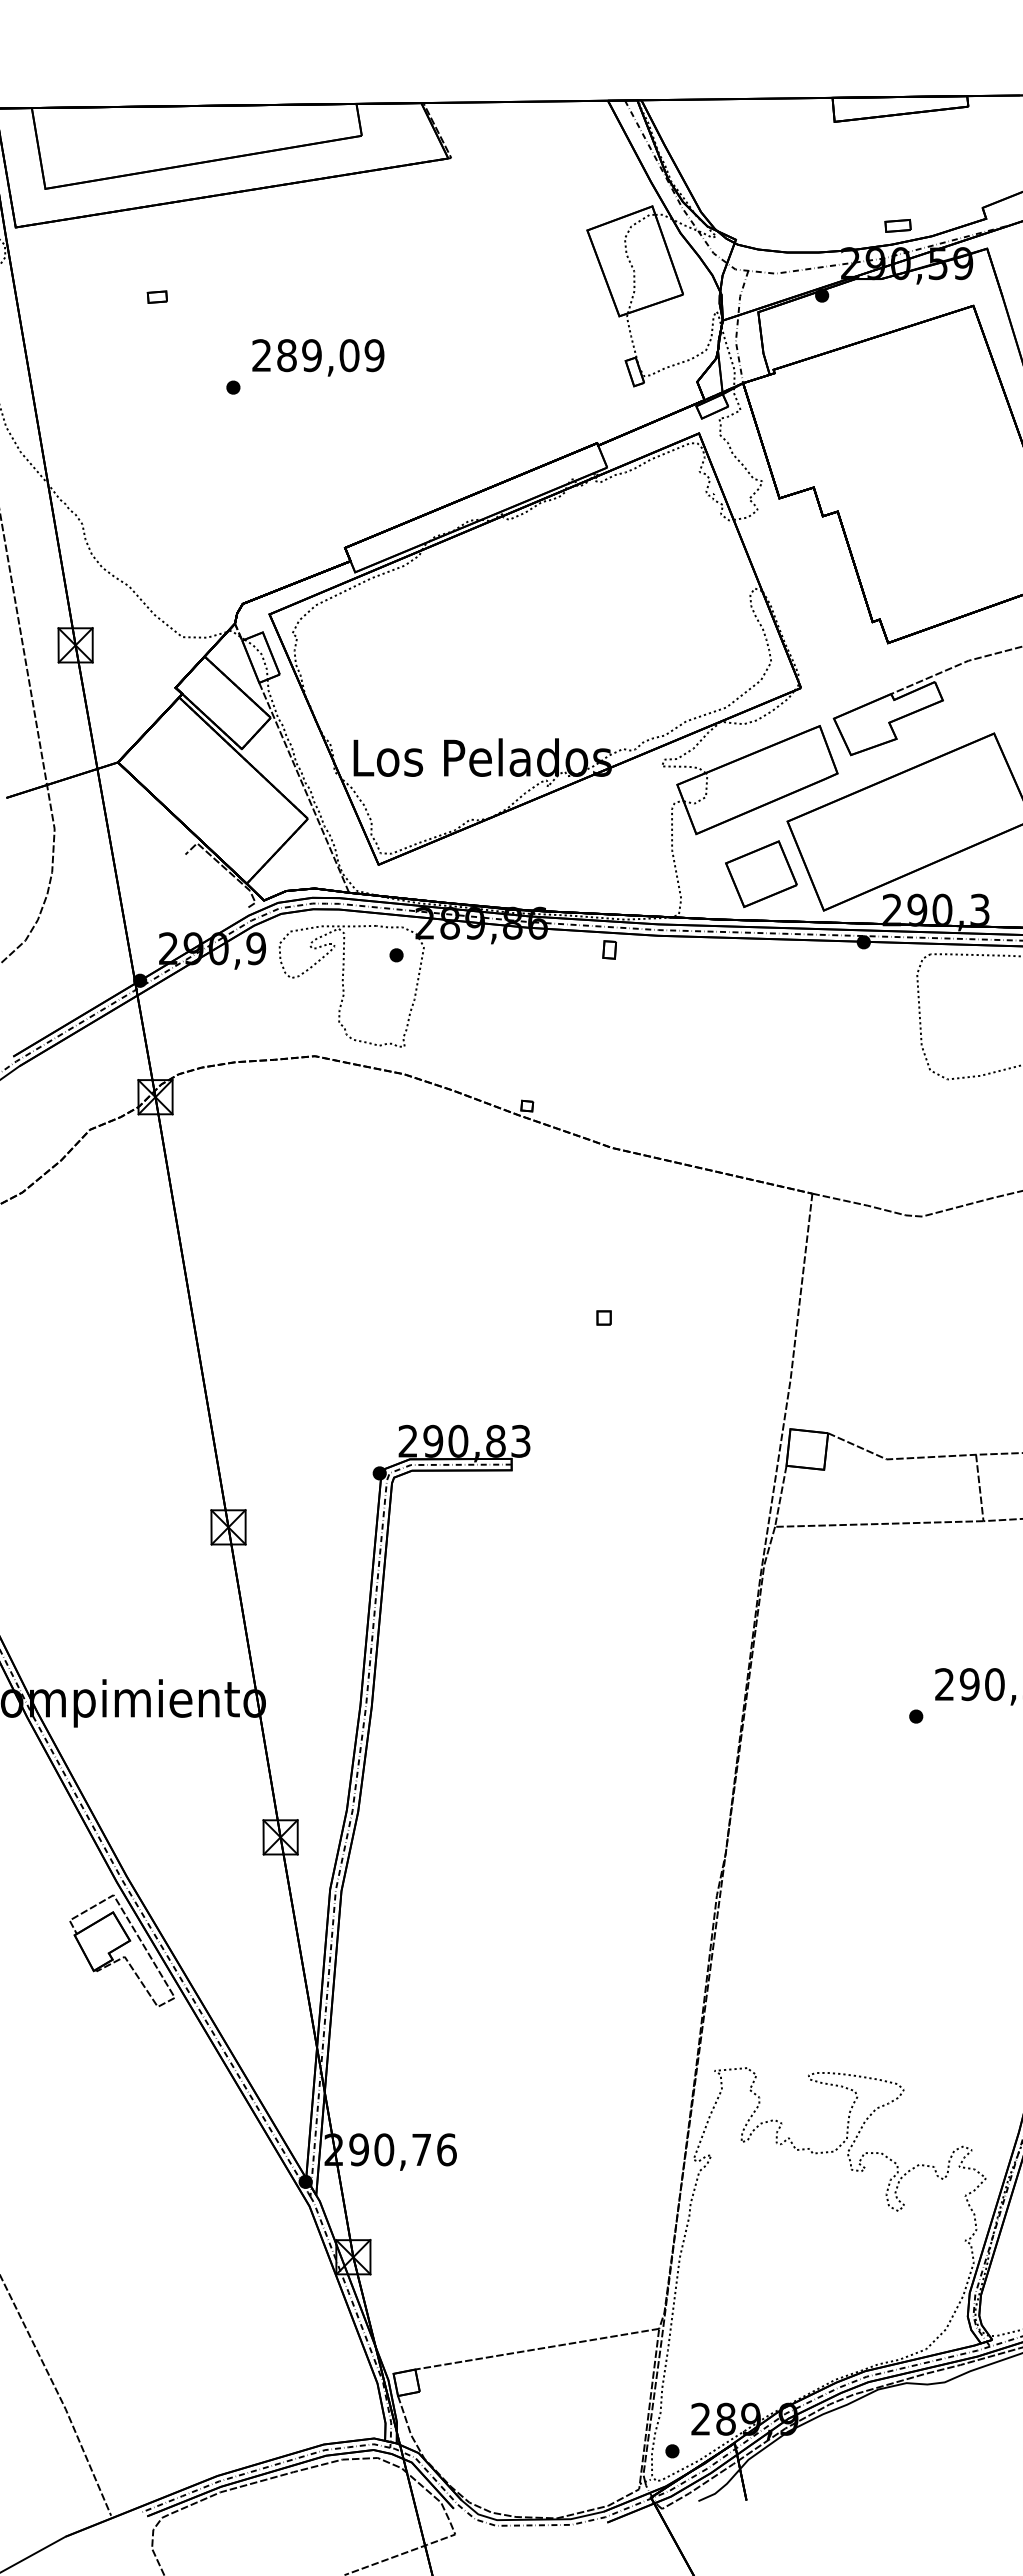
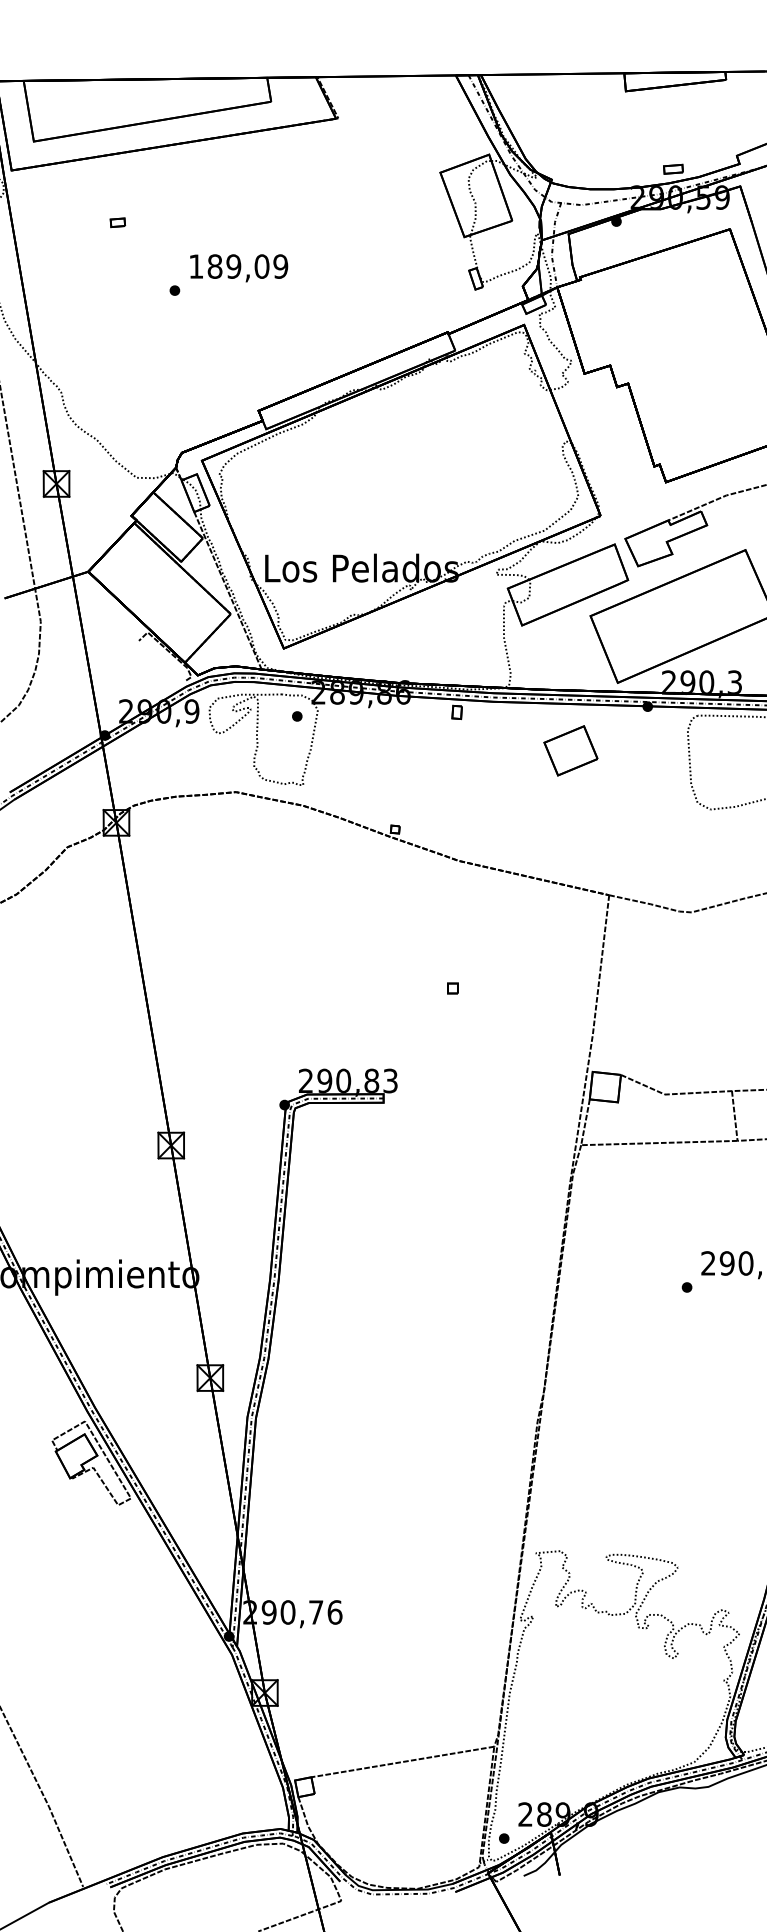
text: (261, 355) -> (195, 266), 289,09 -> 189,09
part: (761, 874) -> (571, 751), moved

